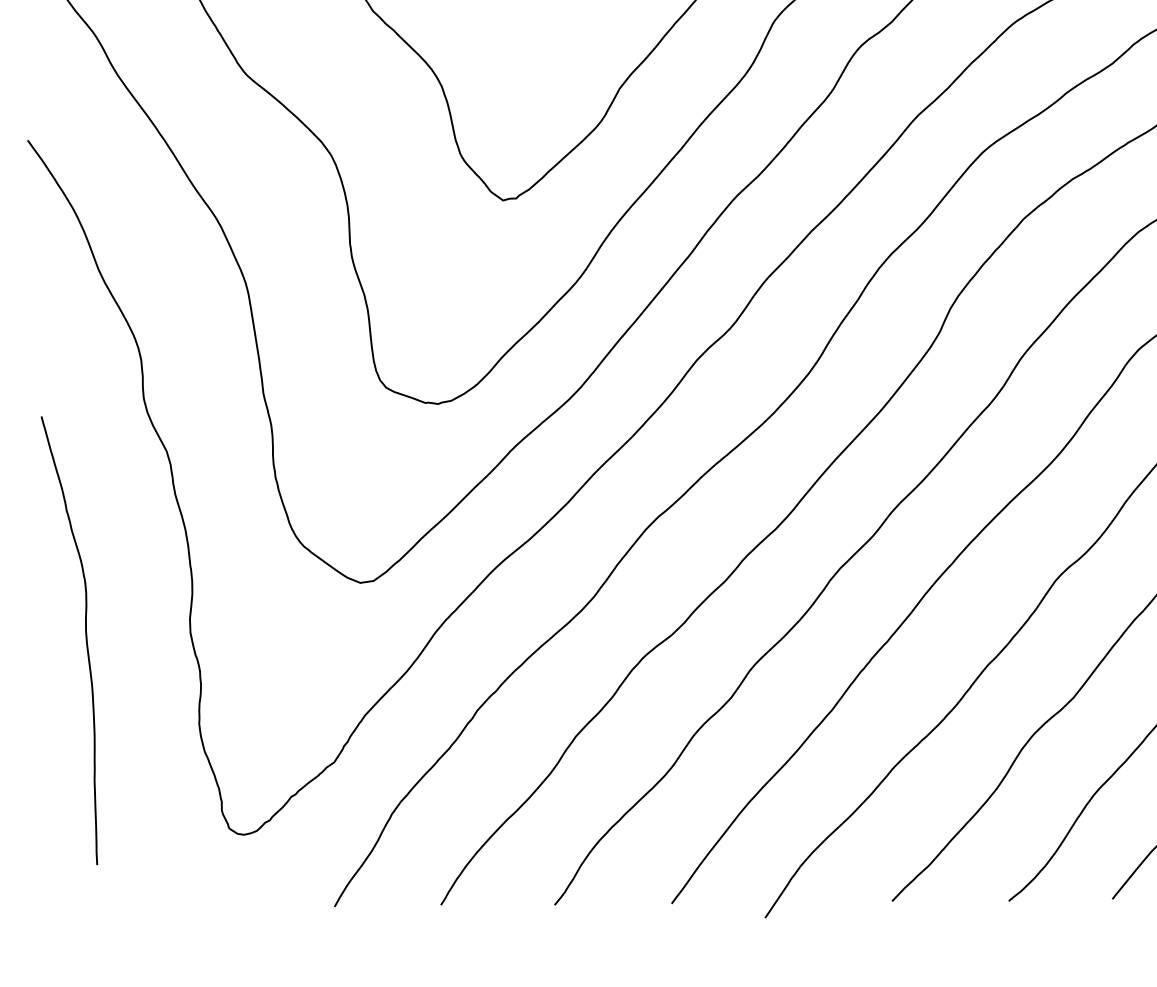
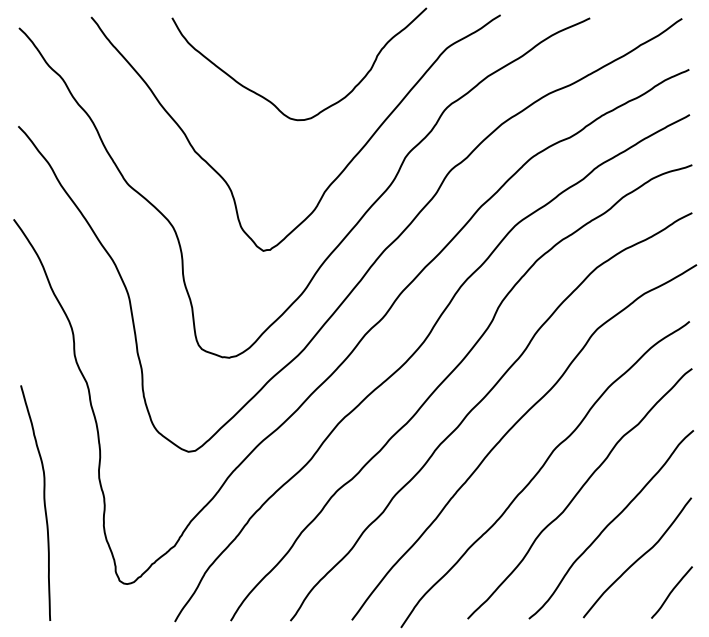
curve: (84, 639) -> (43, 502), moved

